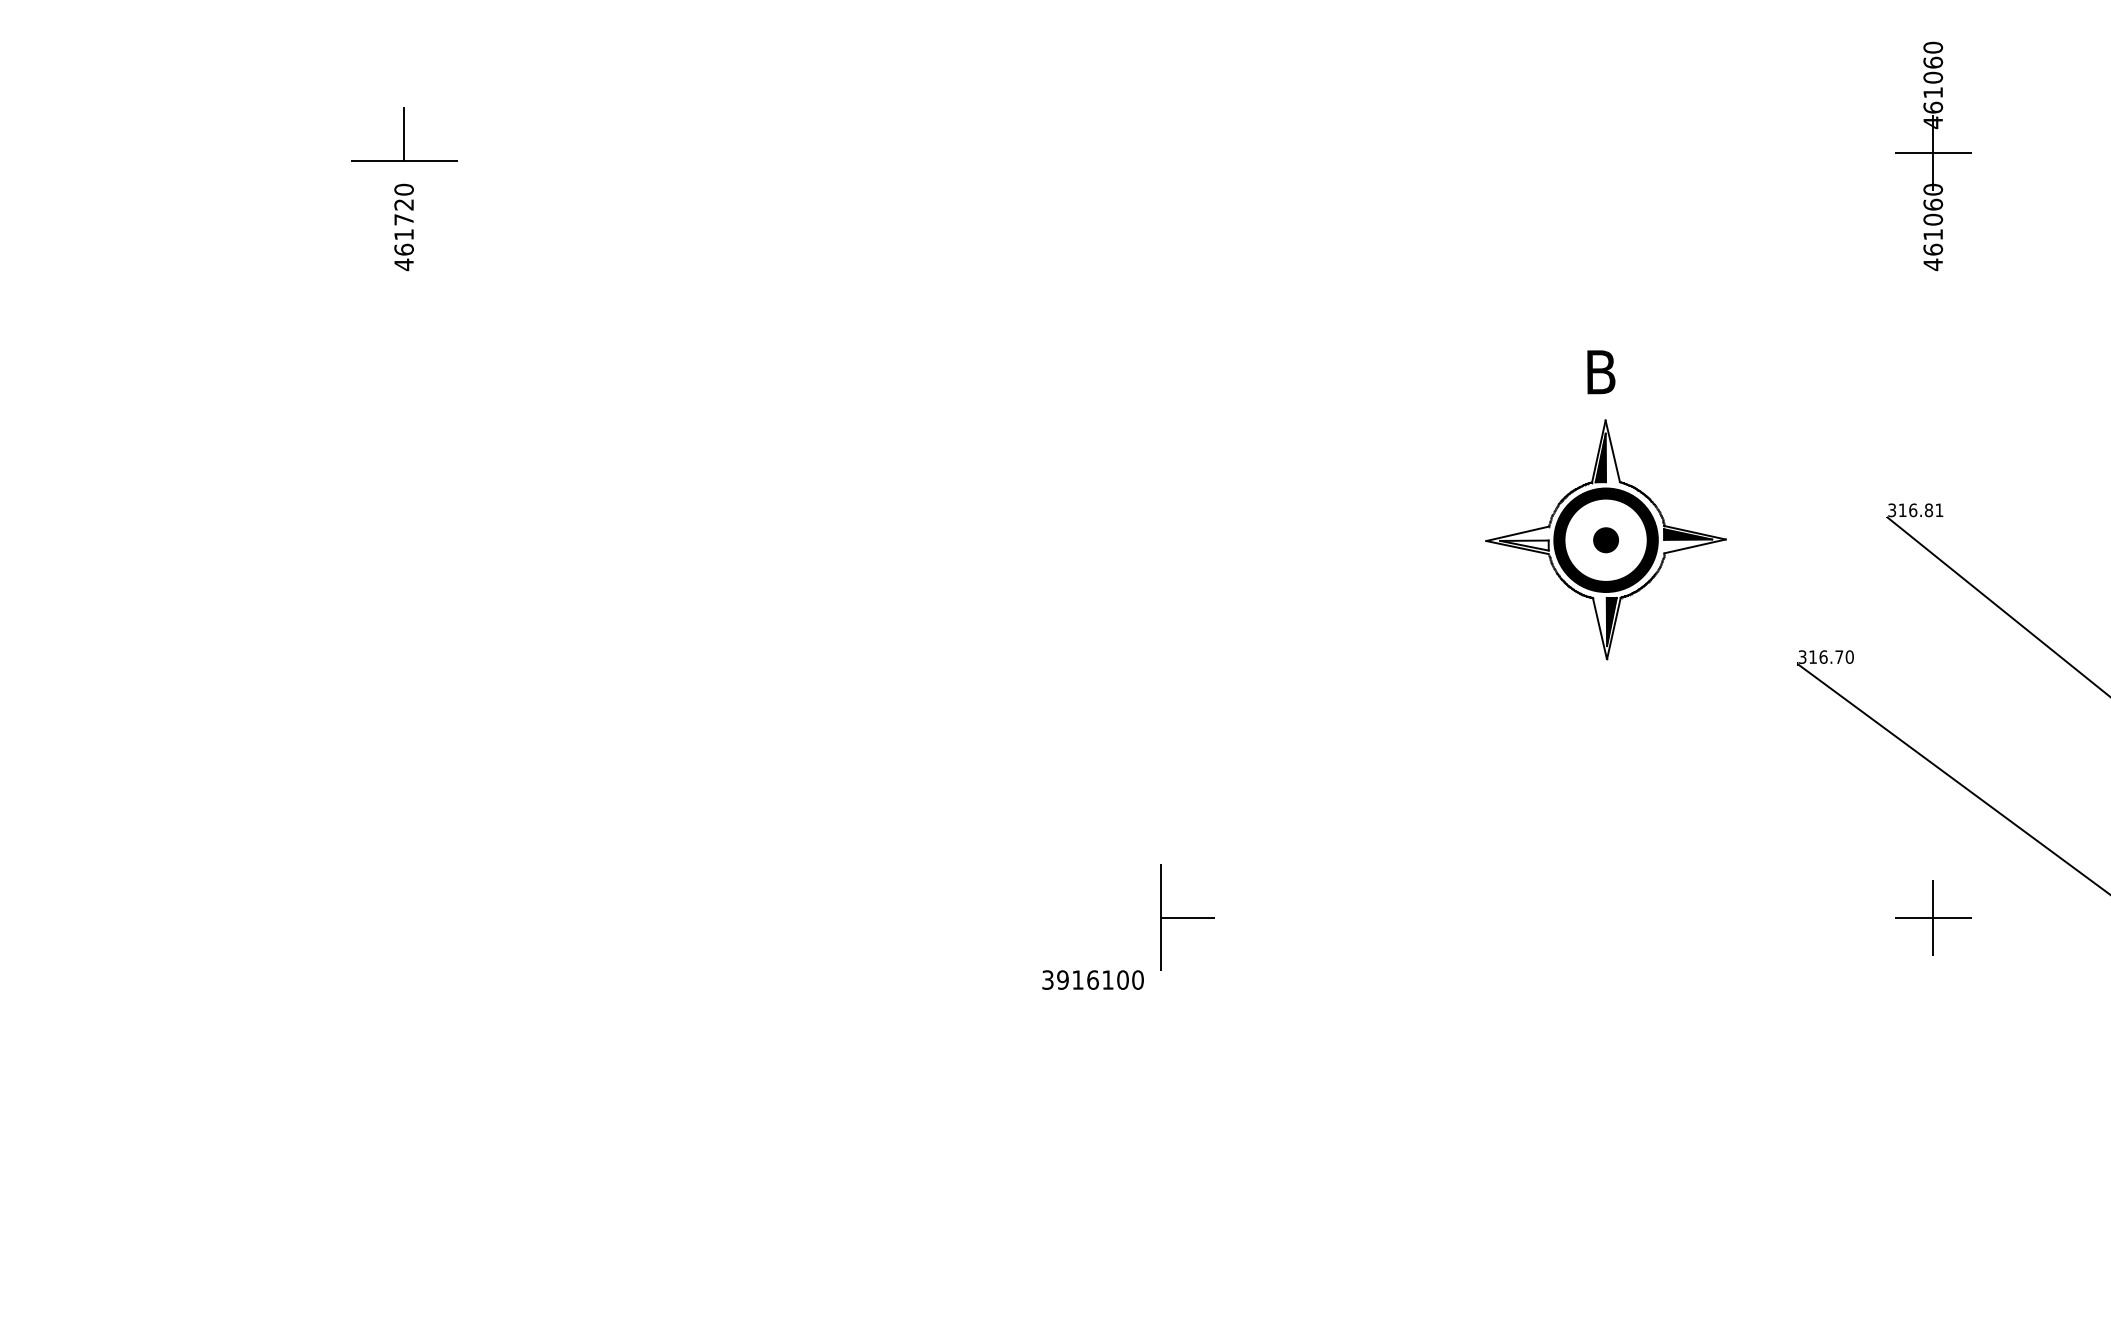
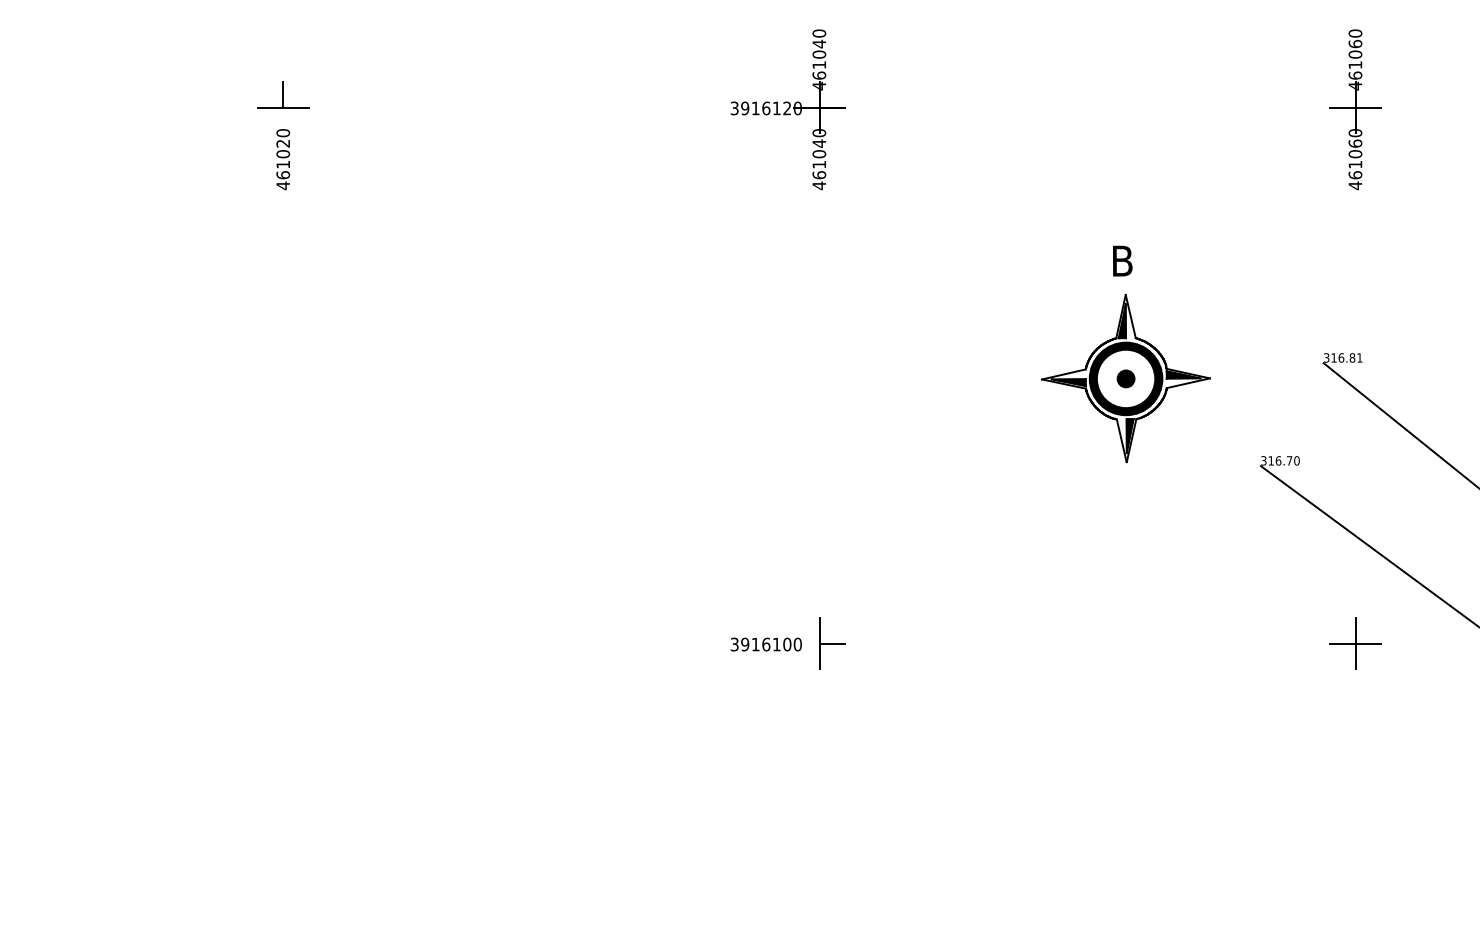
part: (404, 134) -> (283, 94), size x0.71
part: (1124, 156) -> (788, 109), added
text: (403, 219) -> (282, 154), 461720 -> 461020
hatch: (1525, 545) -> (1069, 382), added
part: (1187, 917) -> (832, 643), size x0.71
text: (1092, 979) -> (765, 644), moved

